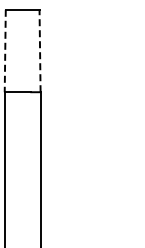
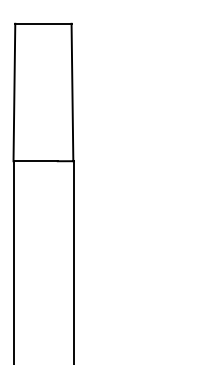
line: (40, 50) -> (73, 91), dashed -> solid
line: (5, 51) -> (14, 93), dashed -> solid

